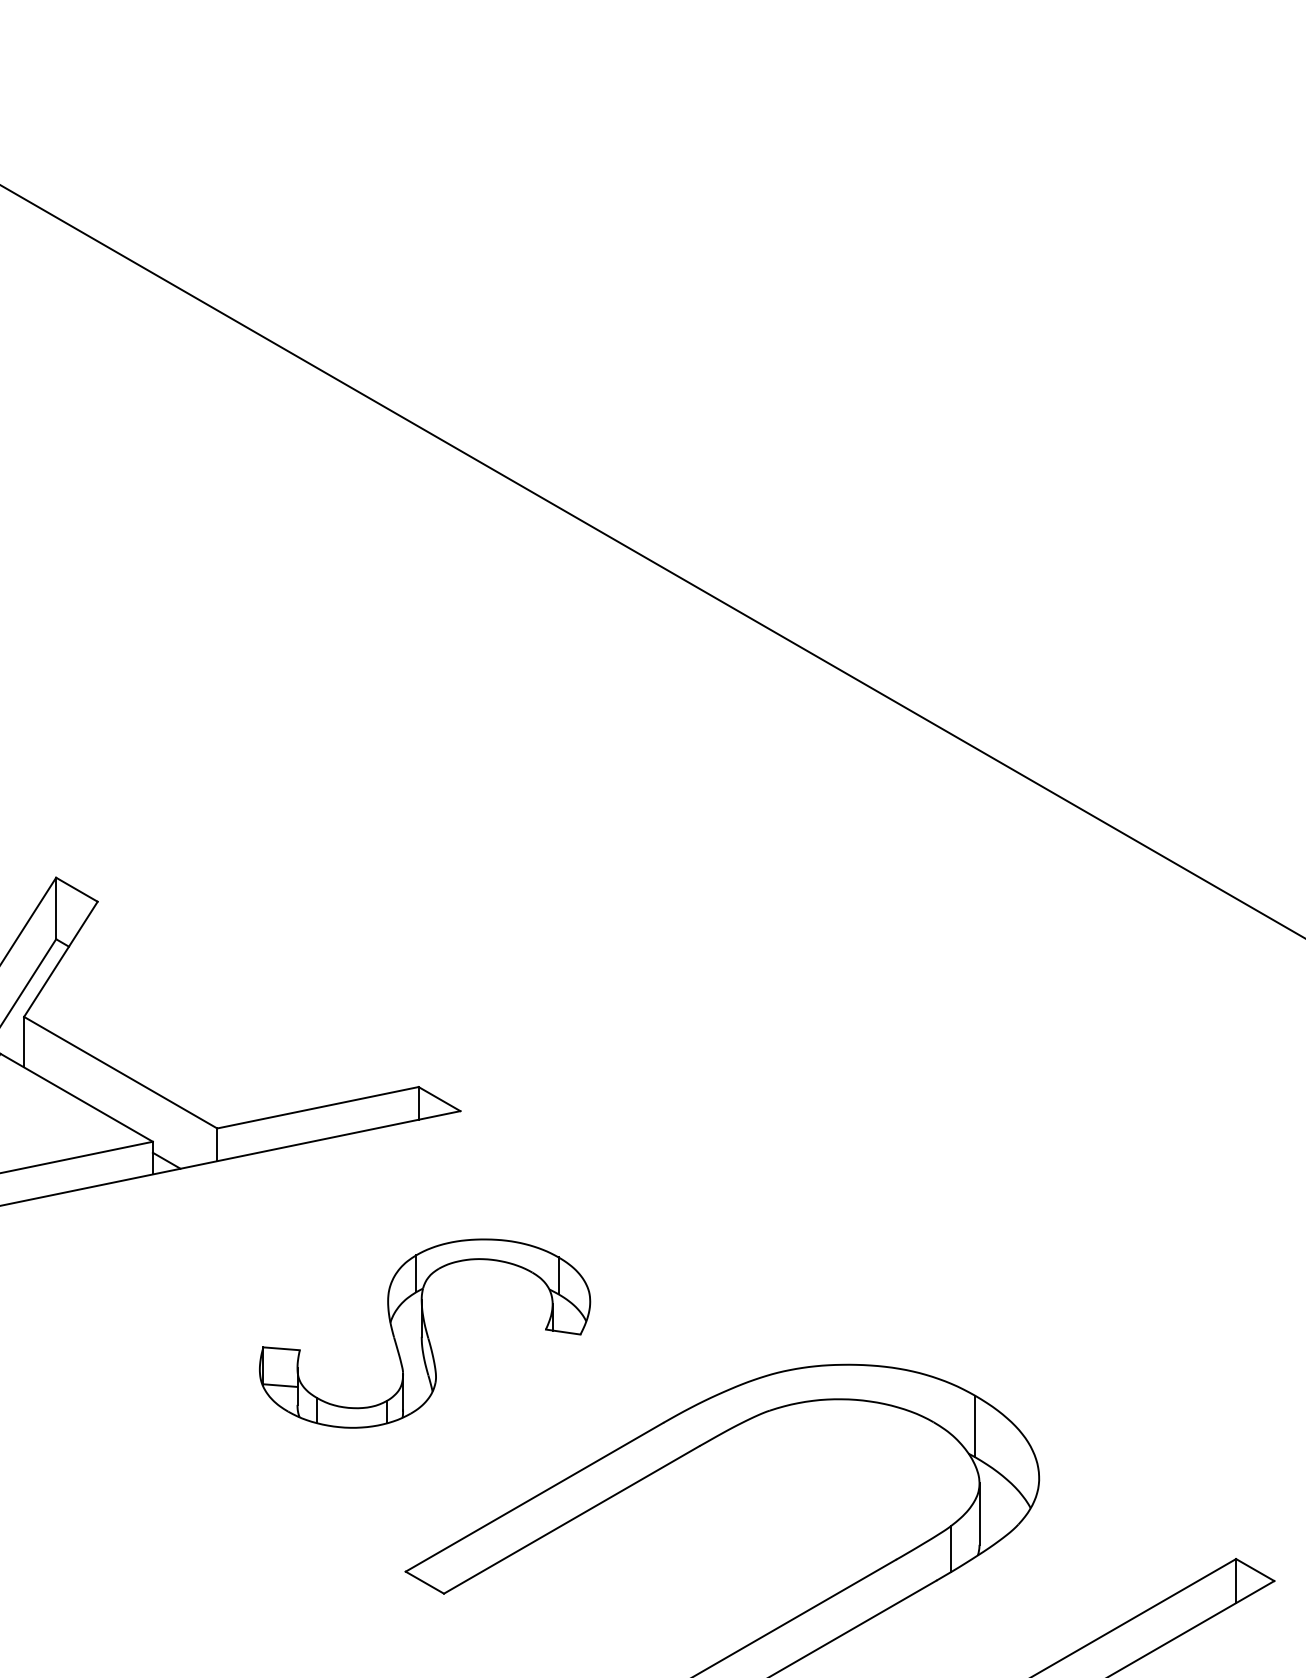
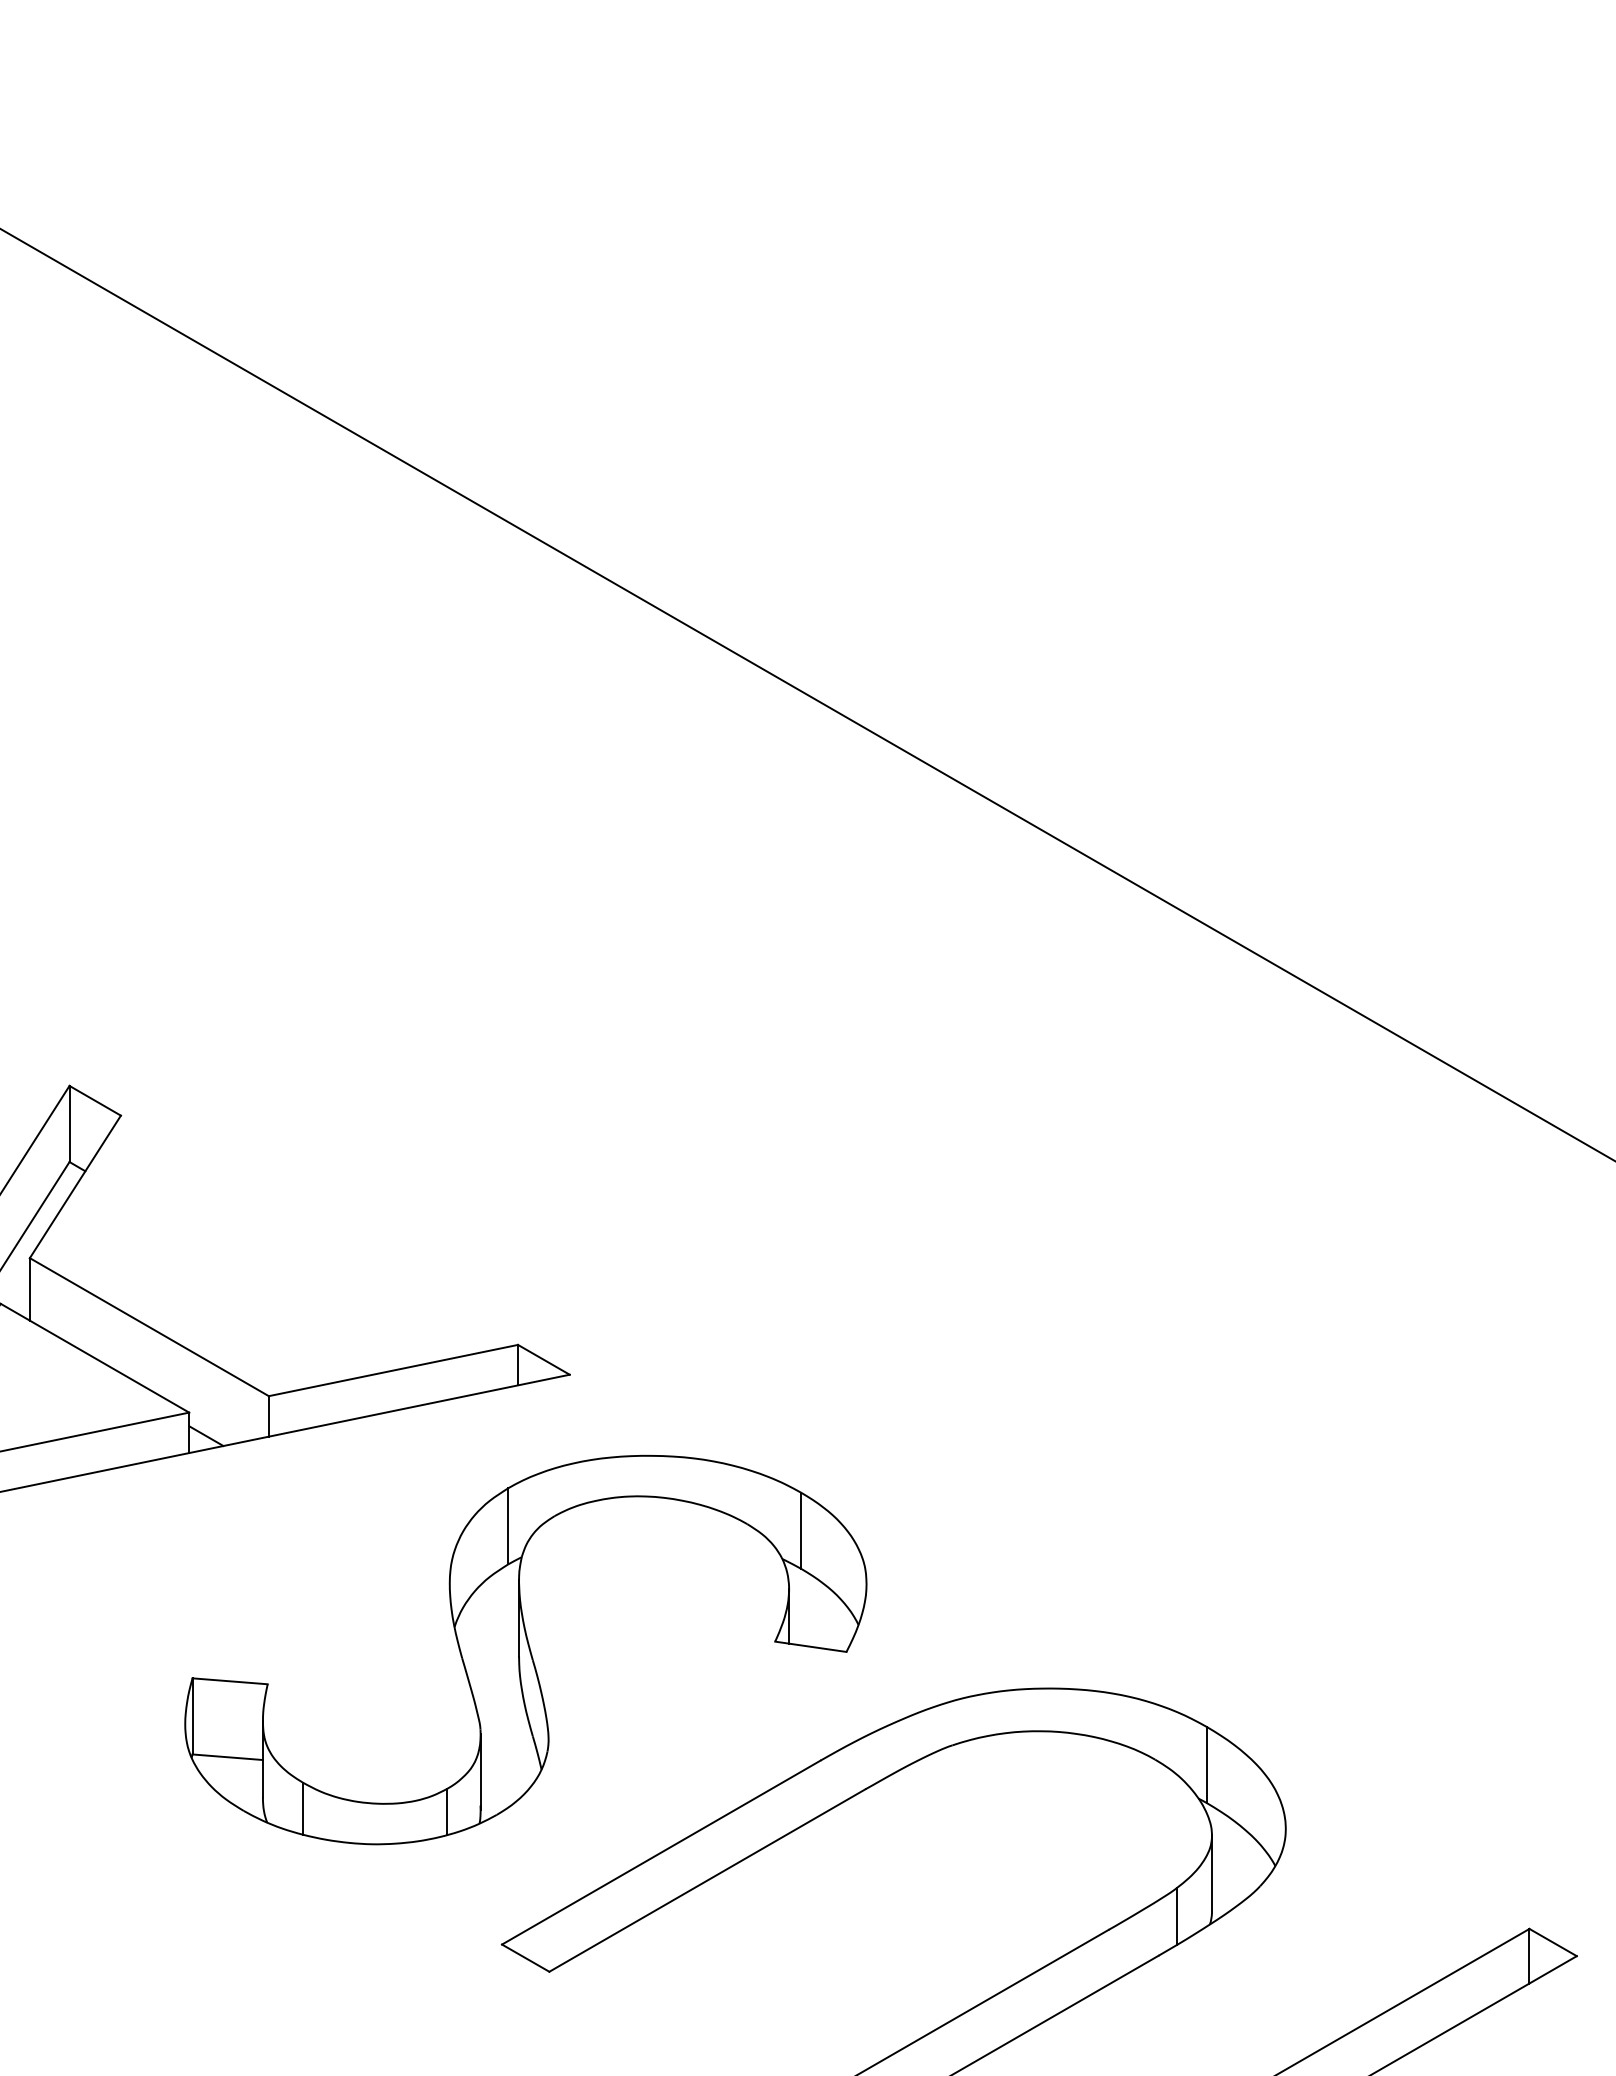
part: (424, 1333) -> (525, 1649), size x1.67

